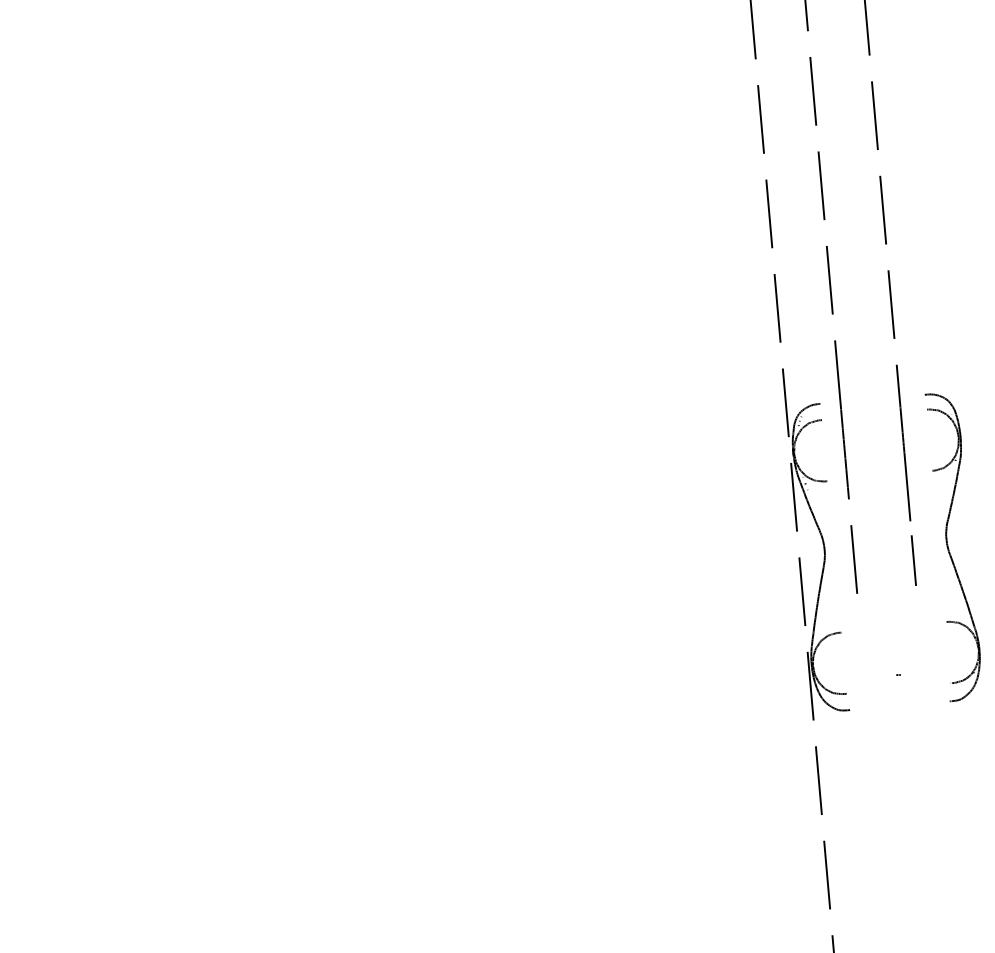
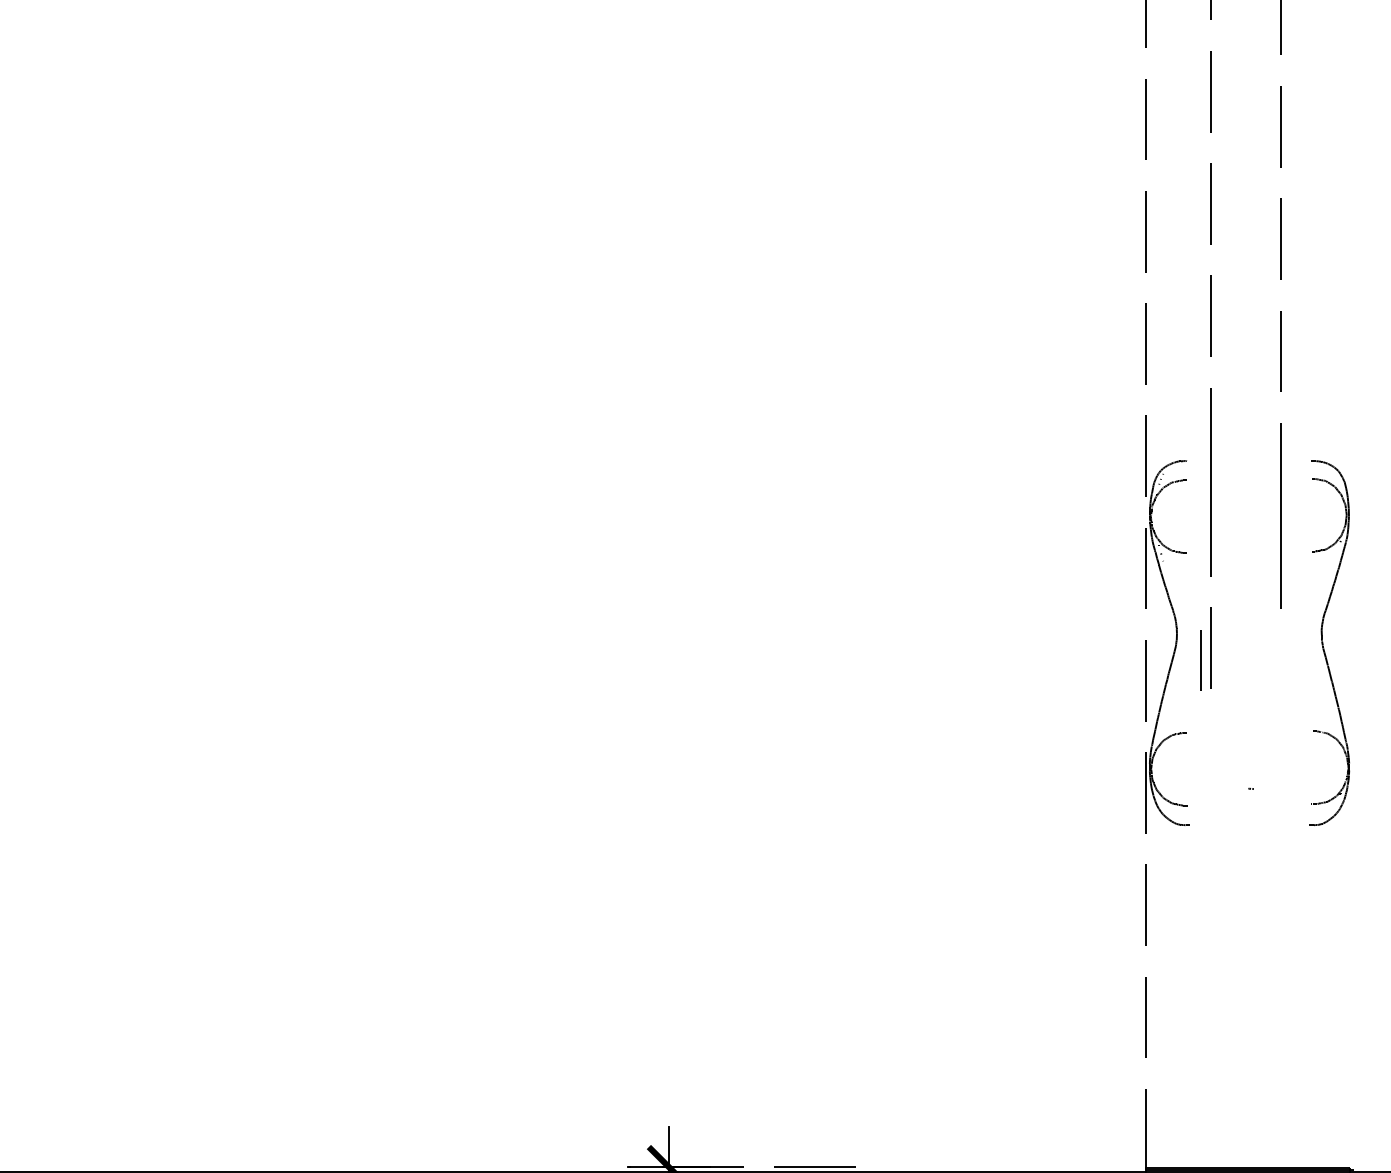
line: (913, 560) -> (1200, 660), moved

